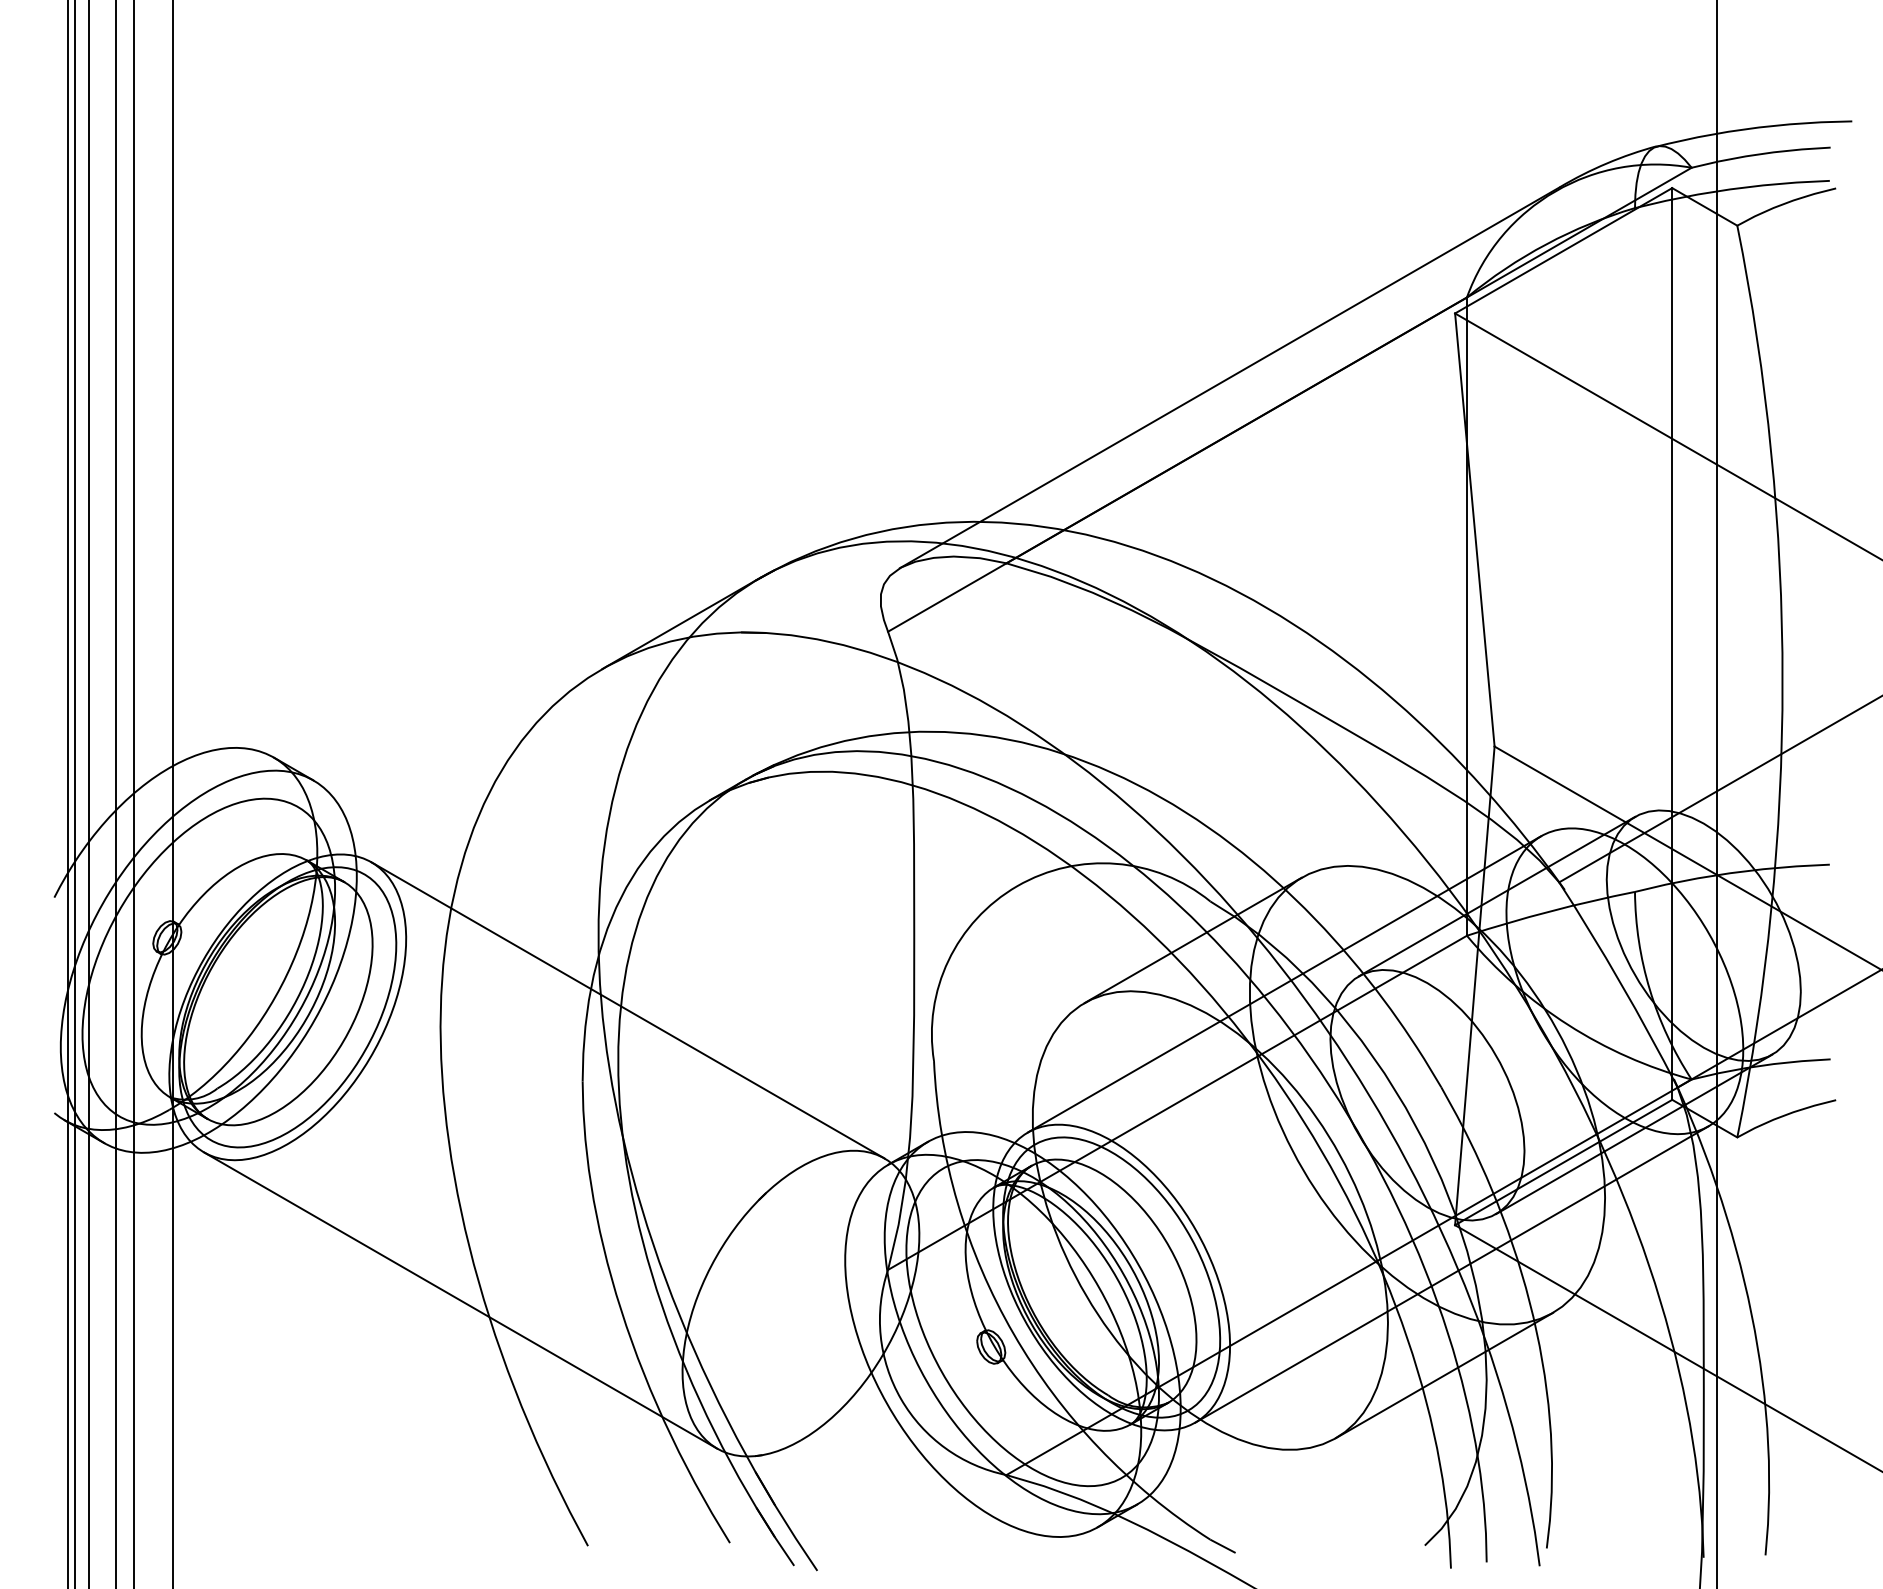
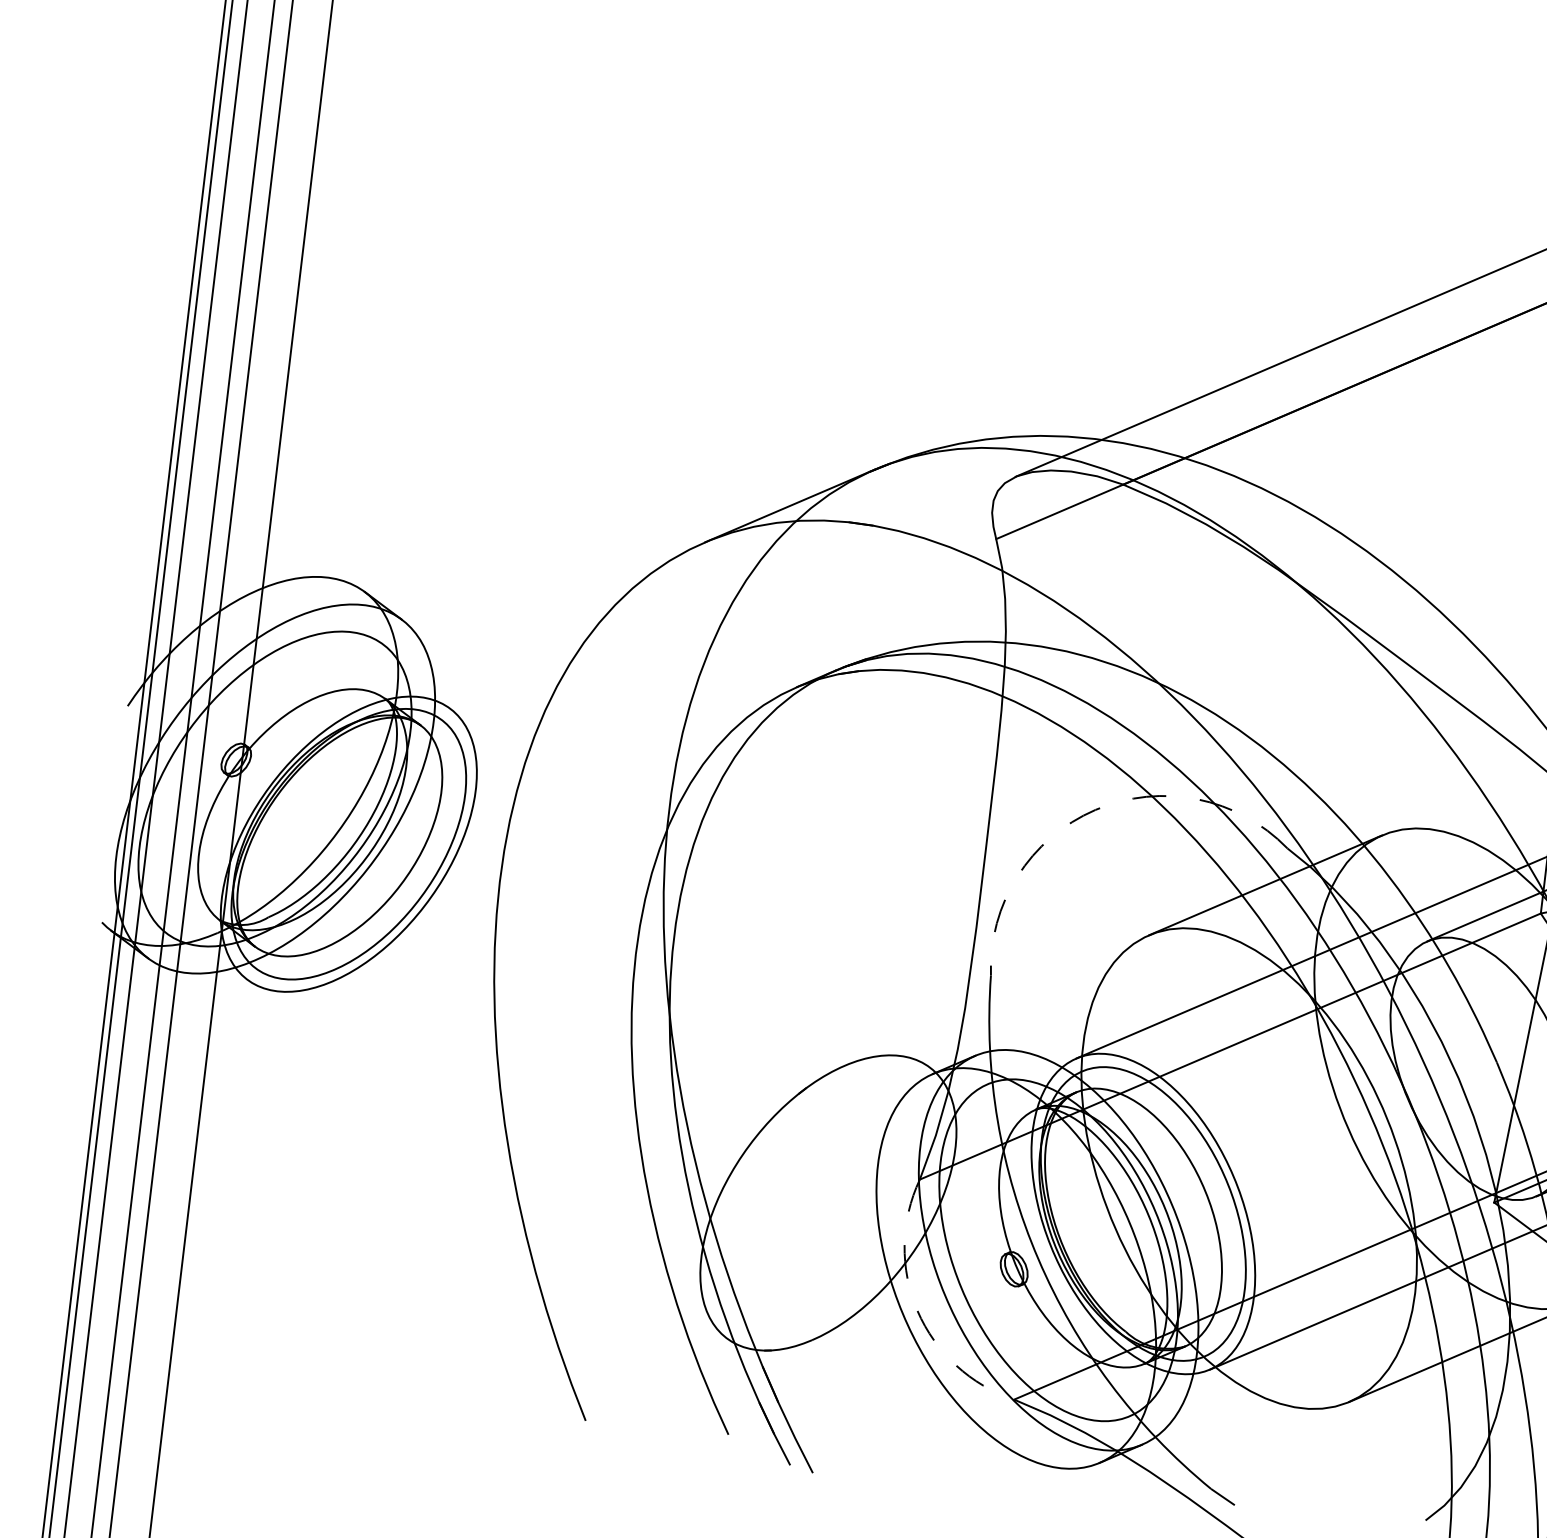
arc: (1017, 886) -> (1095, 810), solid -> dashed
line: (627, 1010) -> (689, 888), removed
line: (460, 1300) -> (487, 1159), removed
arc: (901, 1399) -> (917, 1311), solid -> dashed

